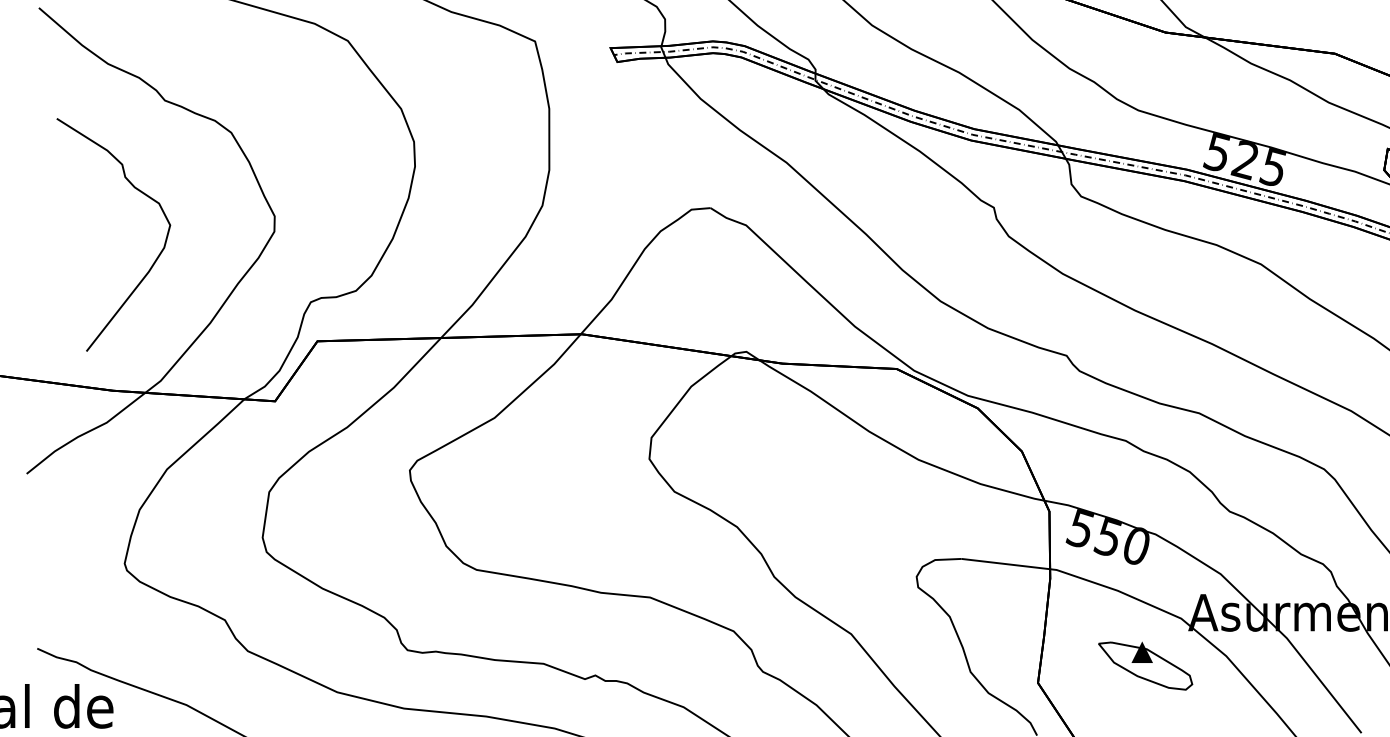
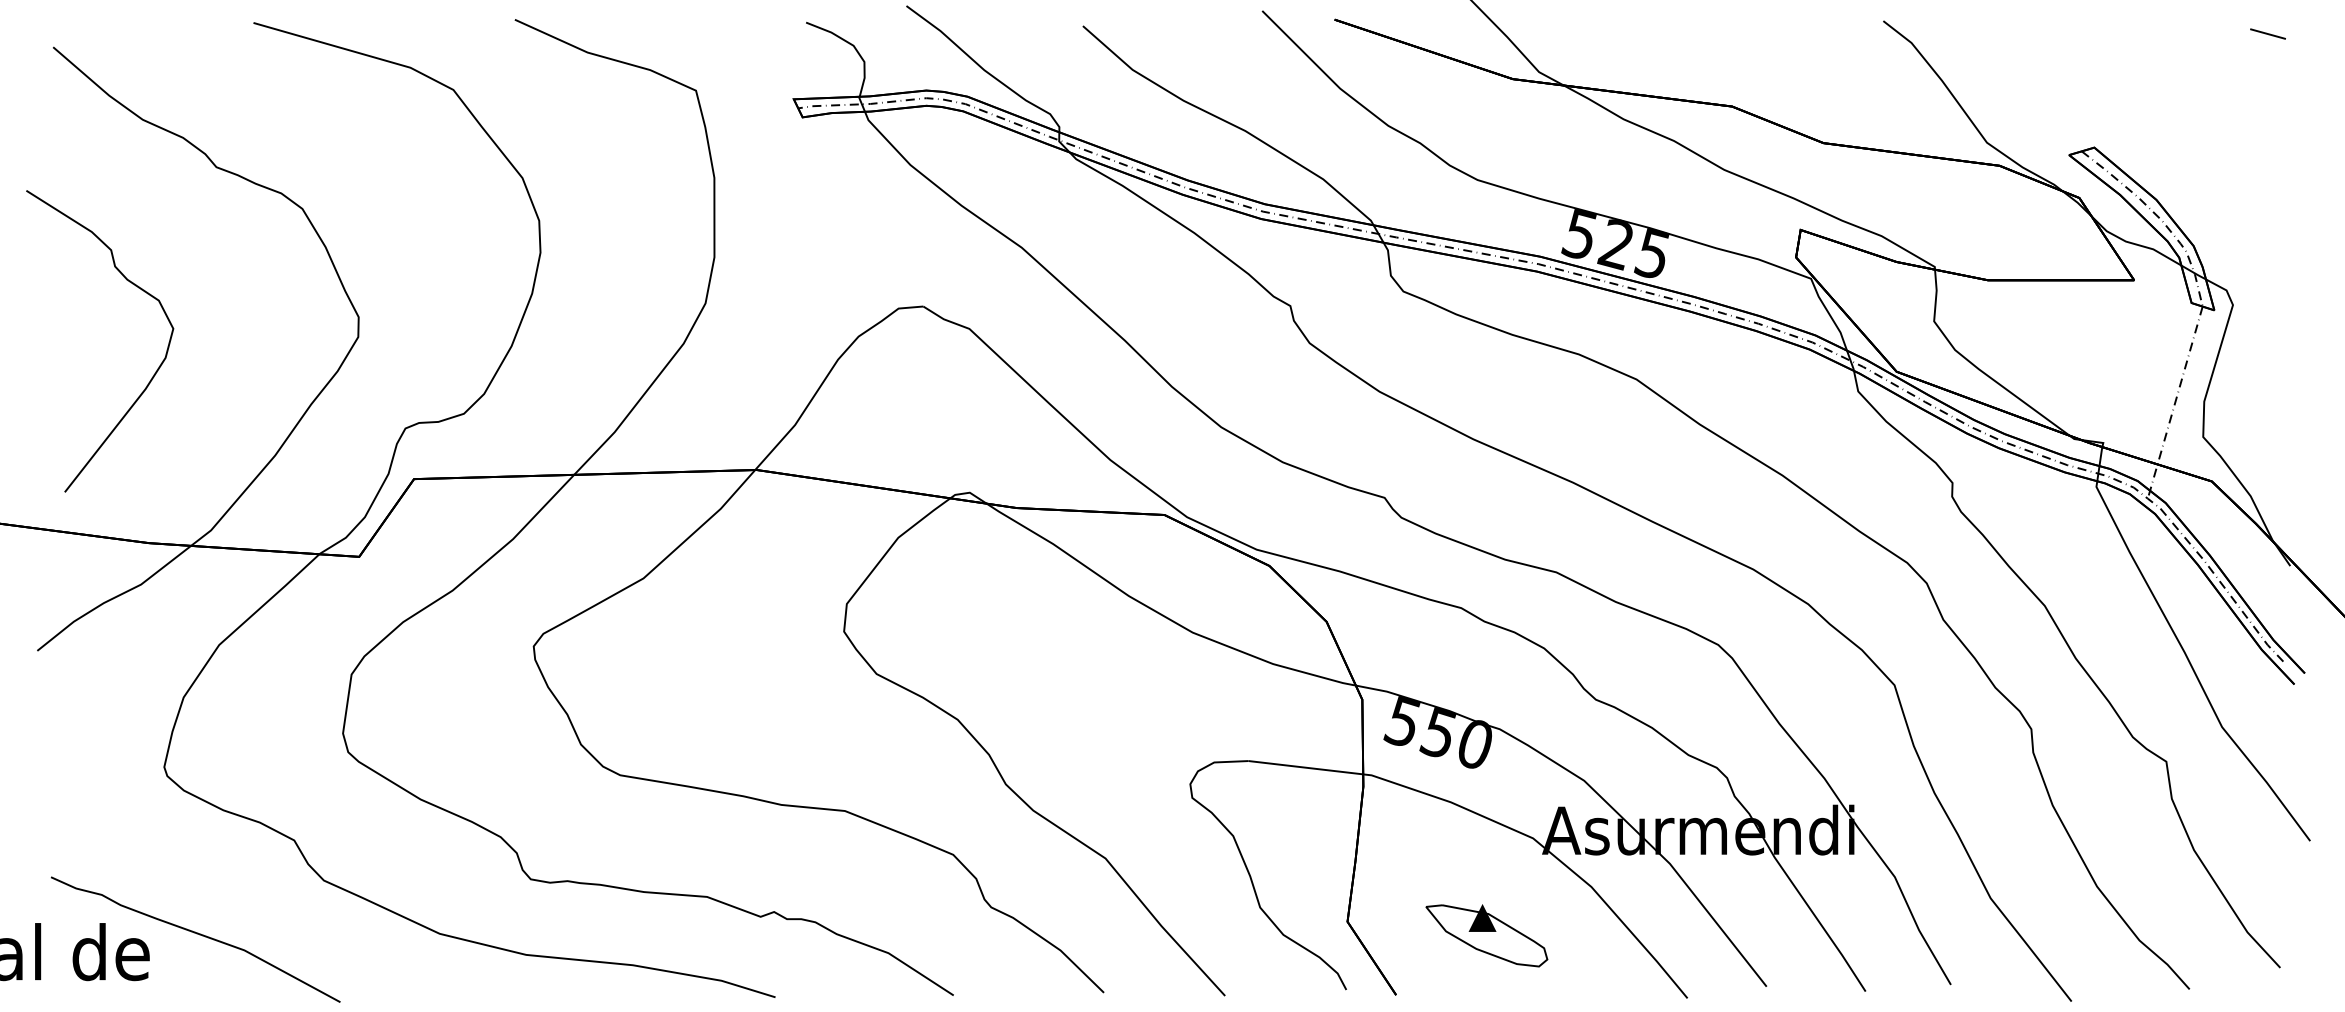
curve: (153, 262) -> (151, 377), moved
part: (1145, 665) -> (1486, 935), moved

